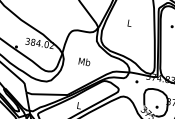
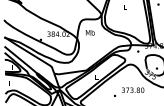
text: (84, 61) -> (90, 32), moved

